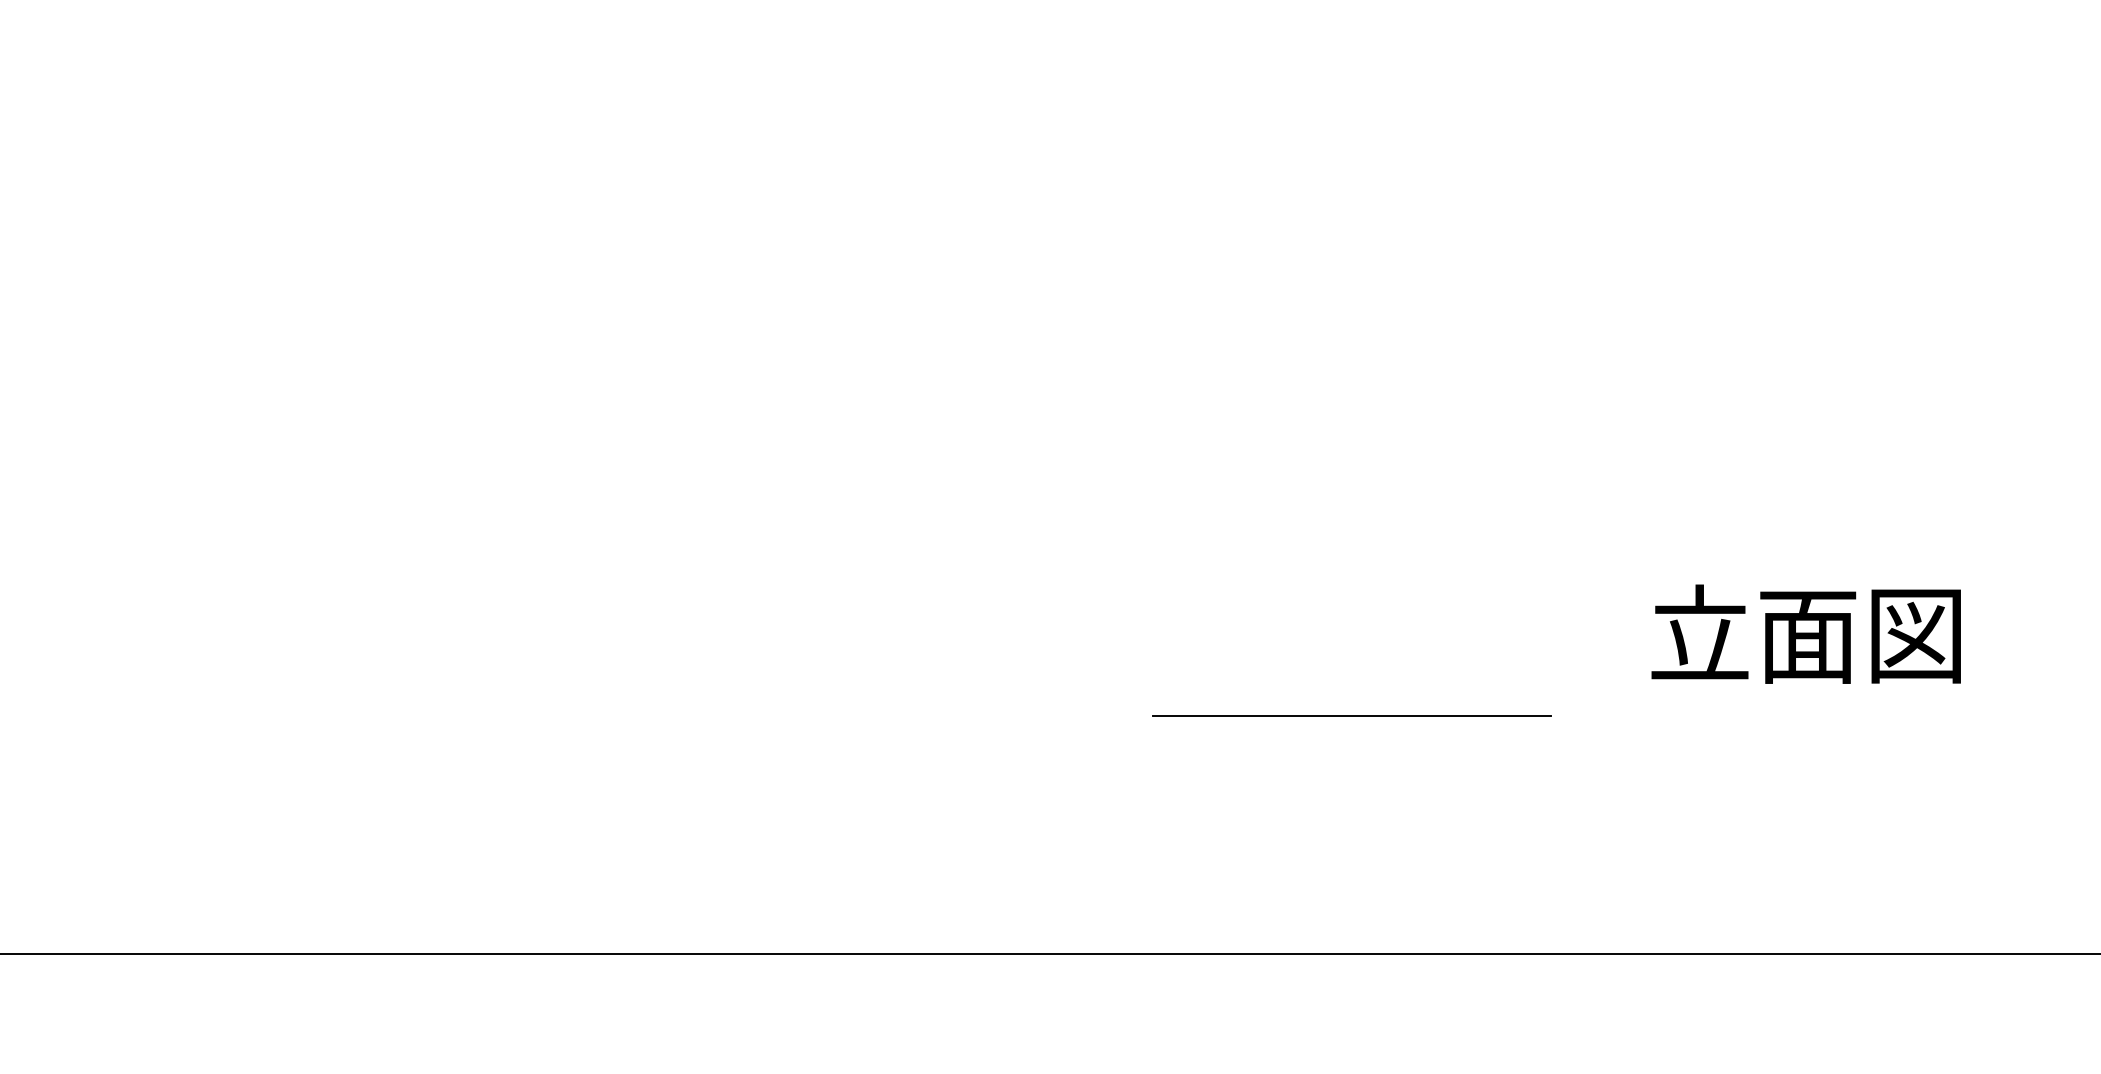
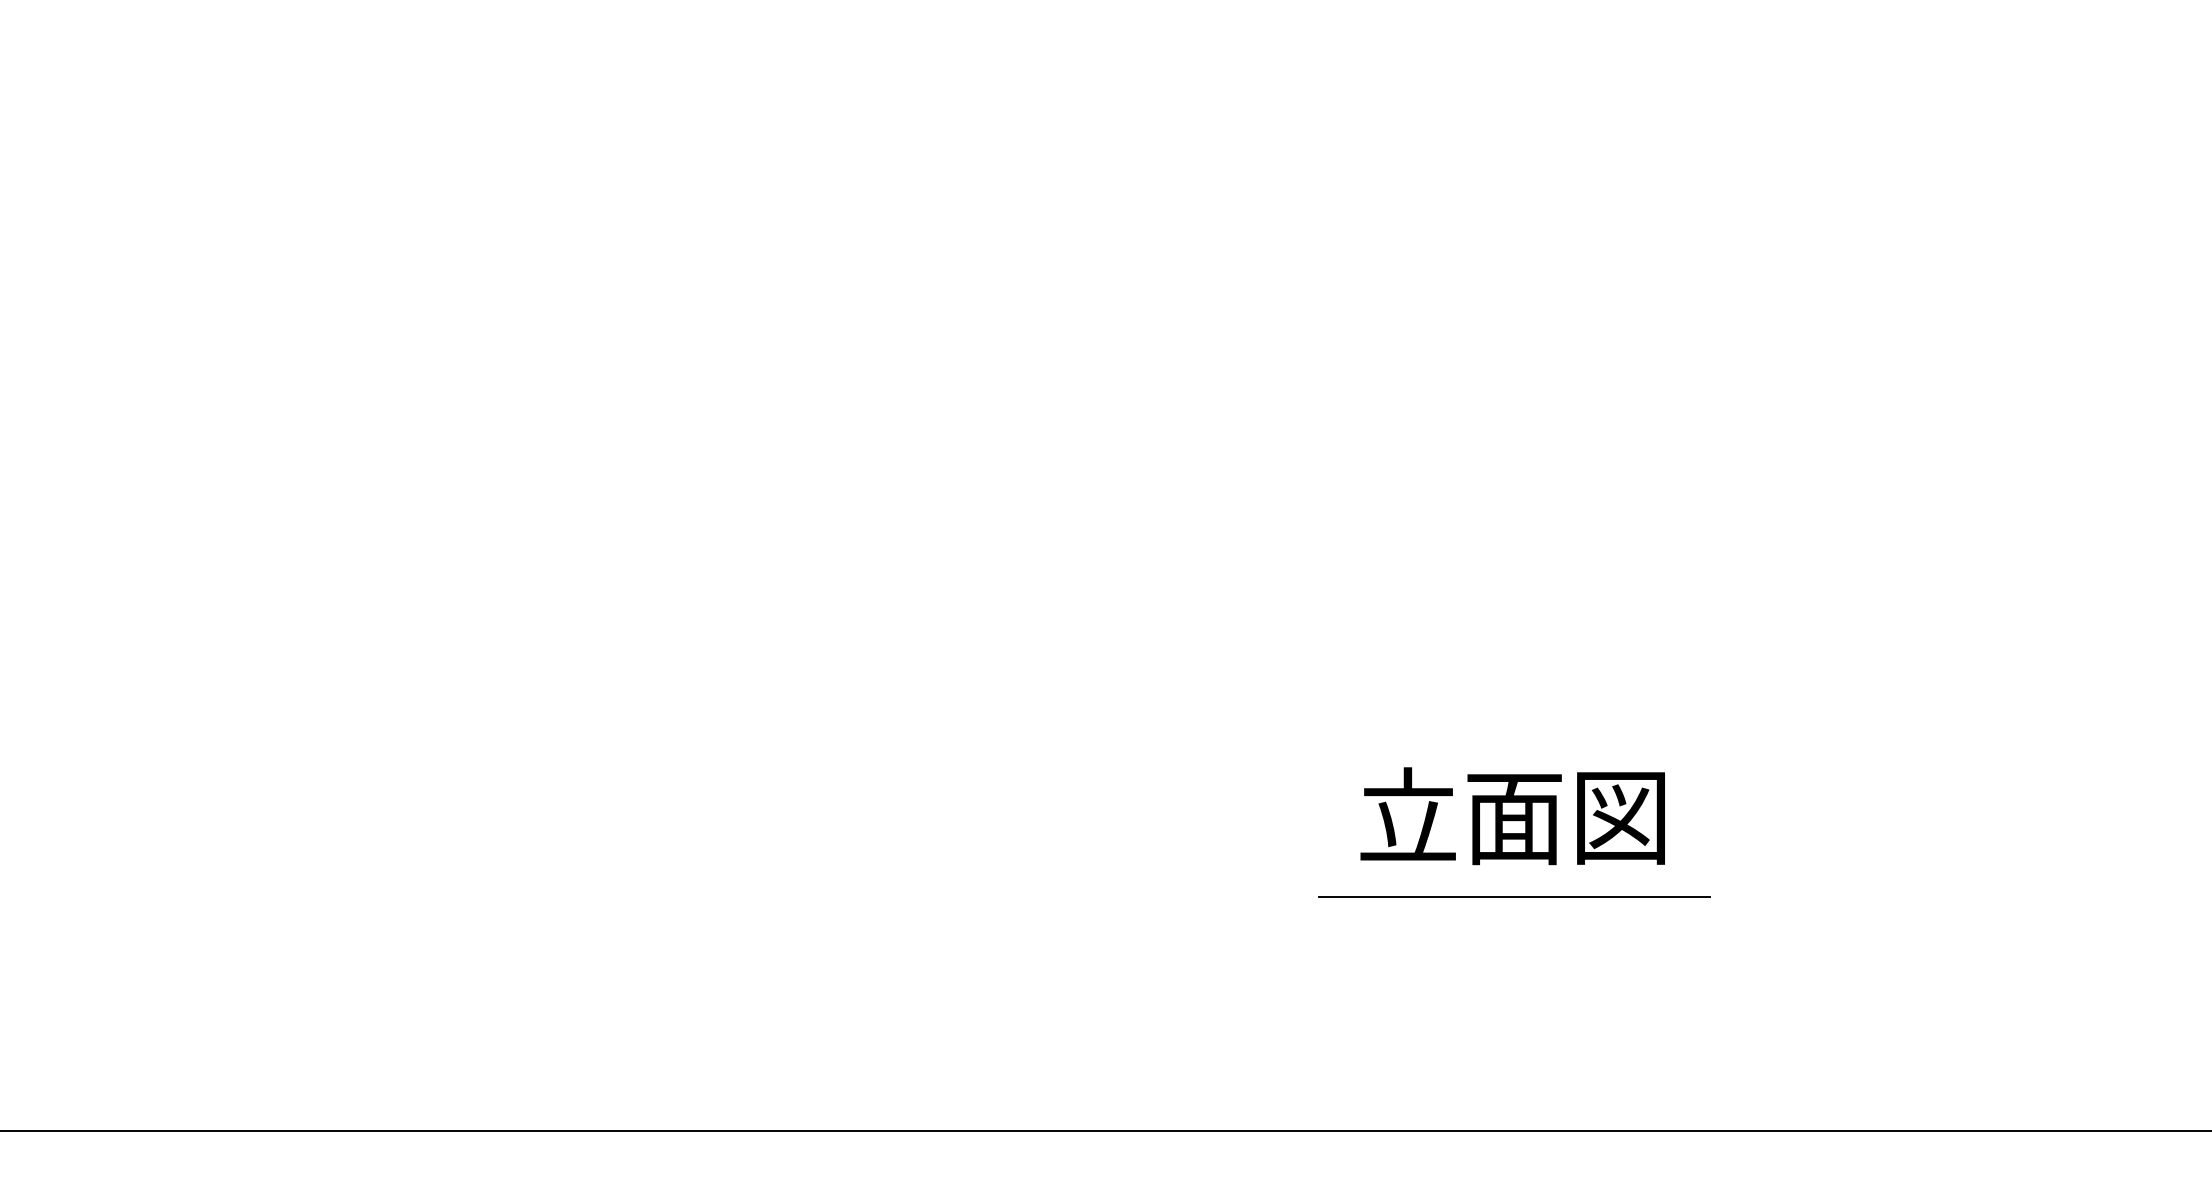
text: (1805, 634) -> (1512, 816), moved
line: (1351, 715) -> (1514, 896), moved

